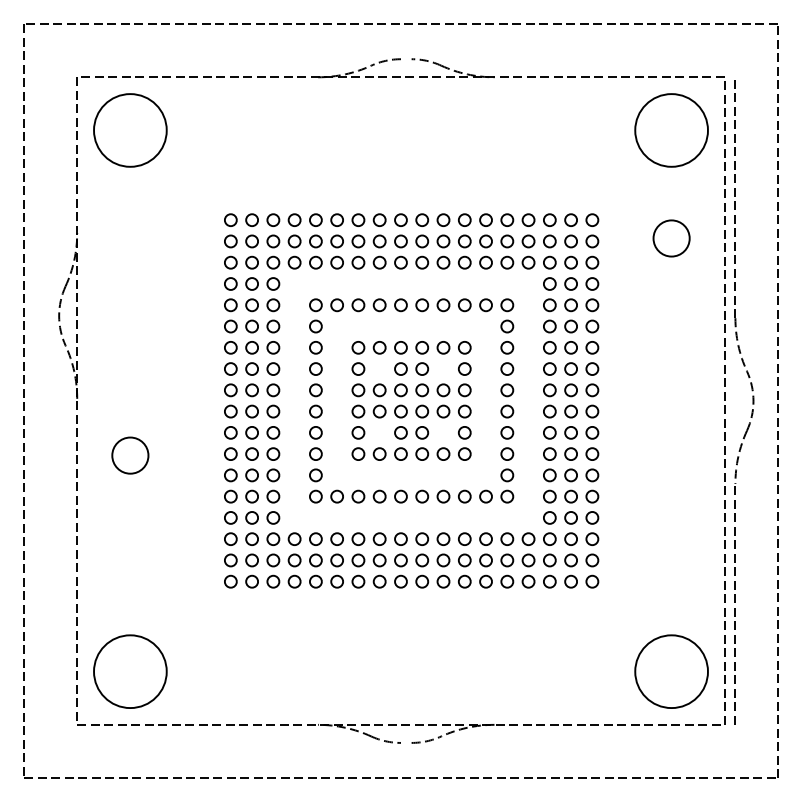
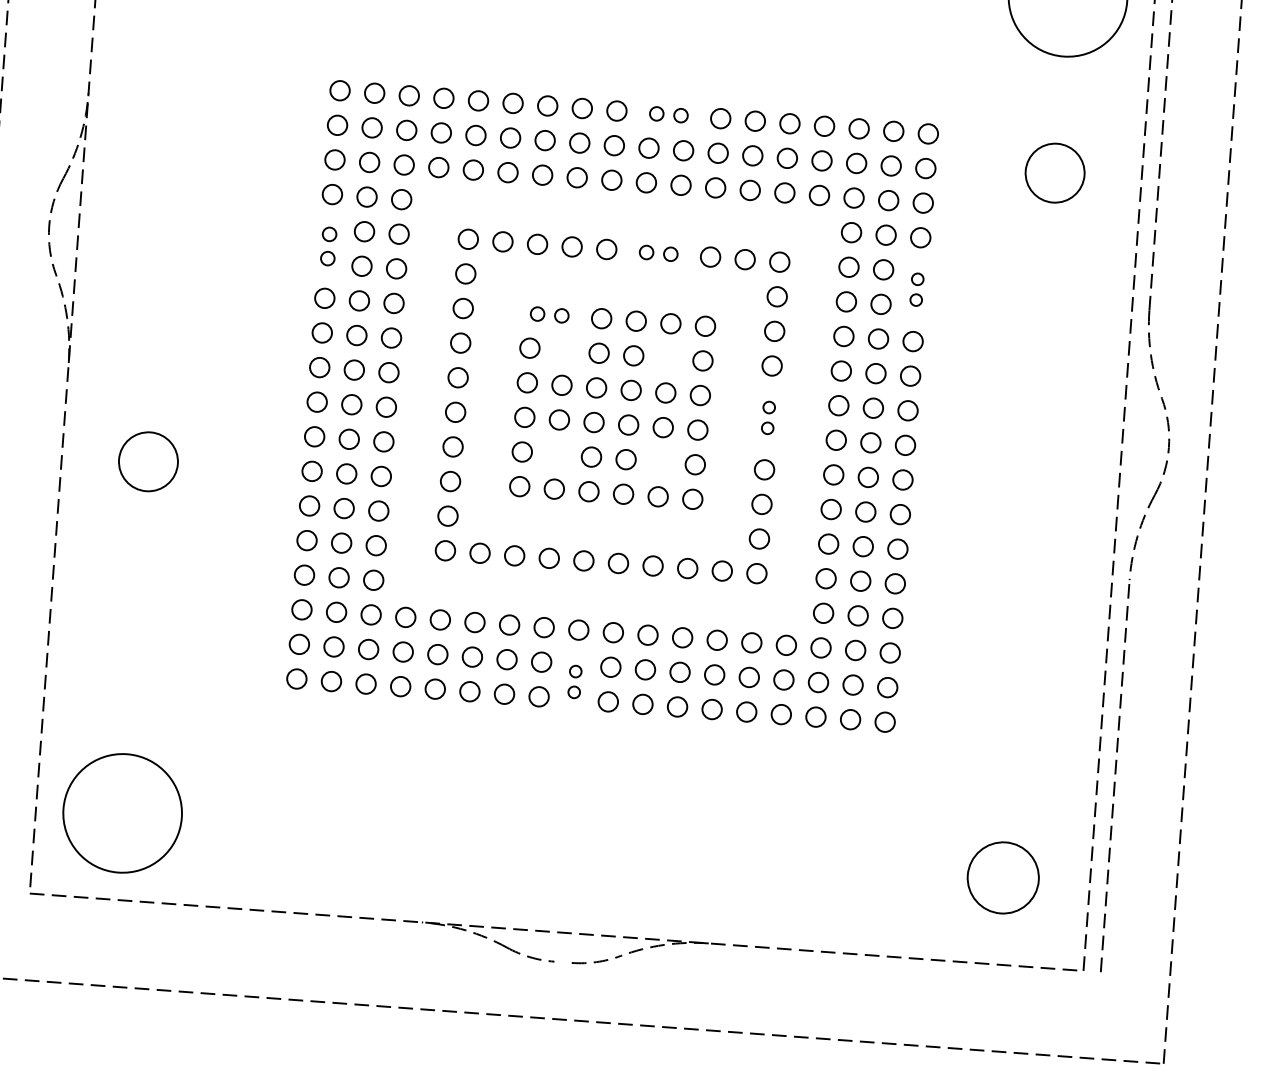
part: (432, 219) -> (668, 113), size x0.7
part: (432, 305) -> (658, 253), size x0.7
part: (230, 315) -> (328, 245), size x0.7
part: (592, 315) -> (917, 289), size x0.6
part: (368, 347) -> (548, 314), size x0.7
part: (507, 400) -> (768, 417), size x0.6
part: (400, 570) -> (574, 681), size x0.6
circle: (671, 671) -> (1003, 877), size x0.6

